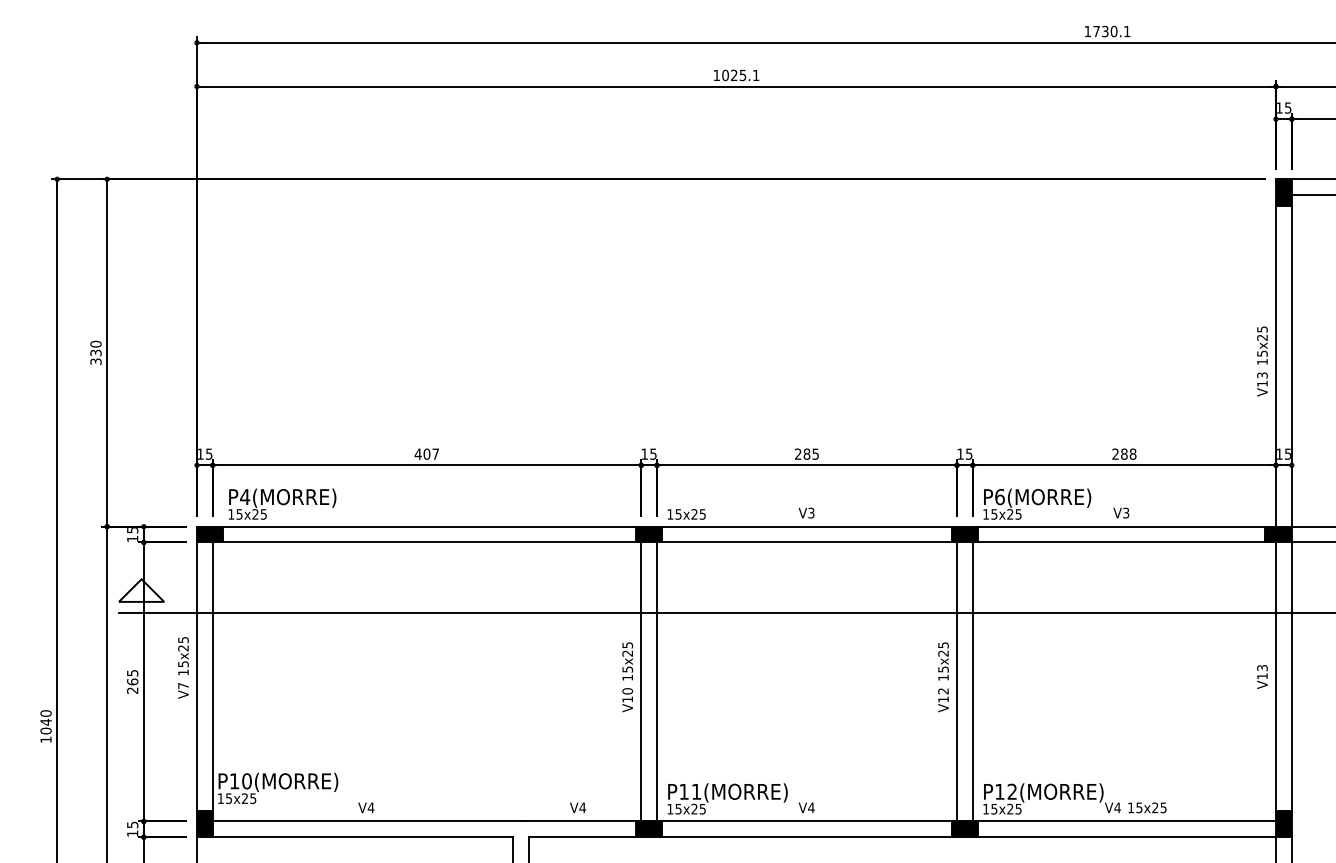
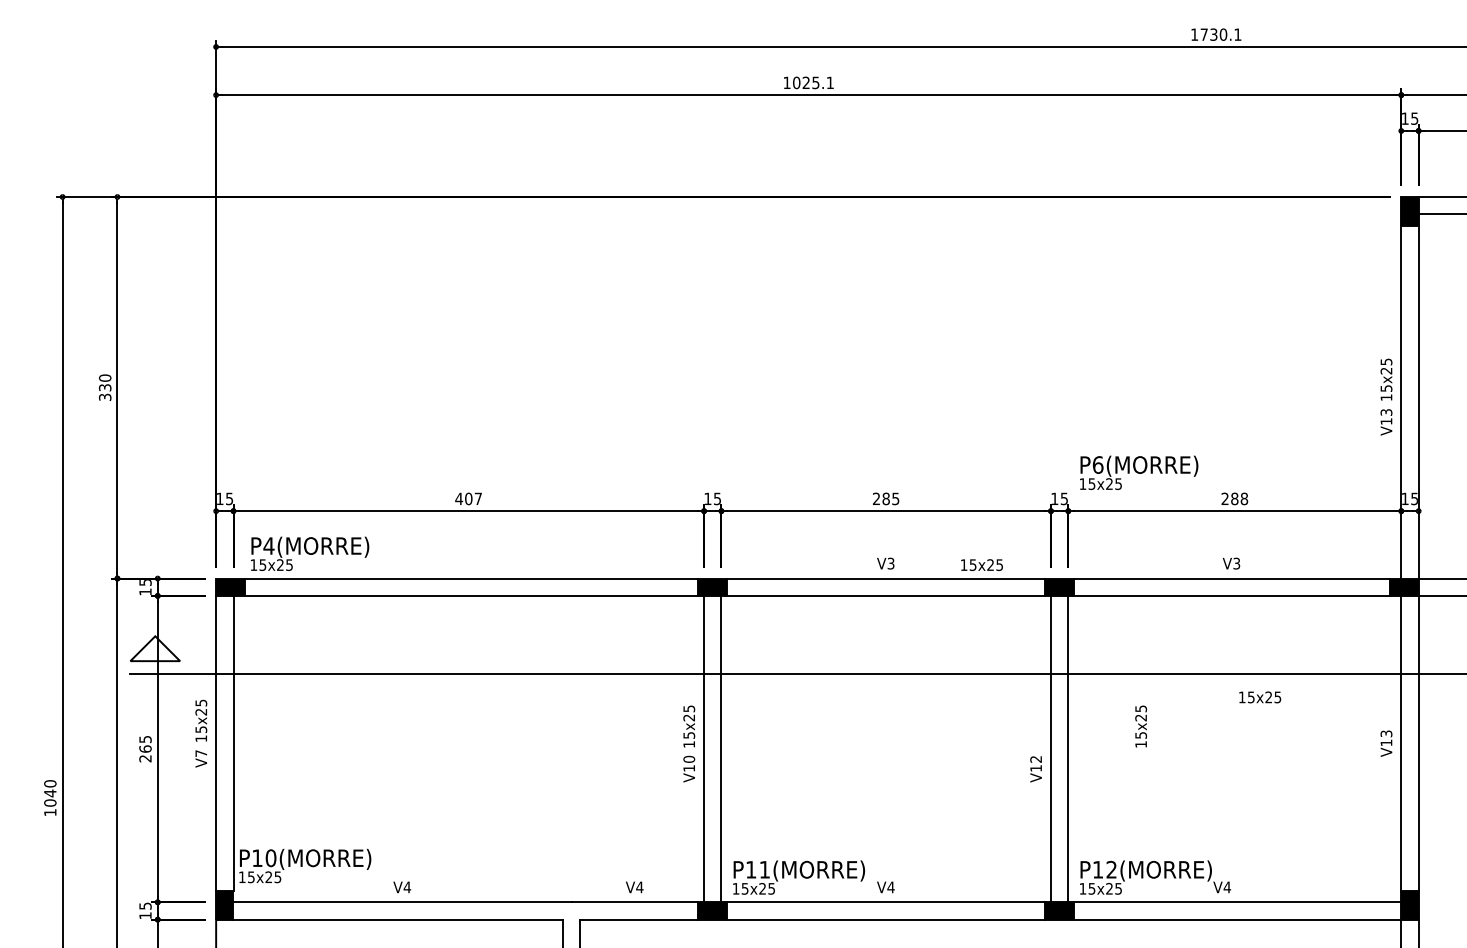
text: (1037, 503) -> (1139, 472), moved
text: (686, 513) -> (981, 564), moved
text: (943, 661) -> (1141, 726), moved
text: (1147, 807) -> (1260, 697), moved

